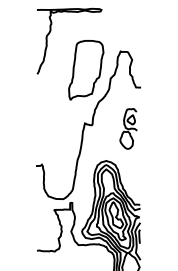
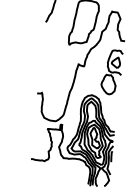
part: (128, 128) -> (111, 71), size x1.43

